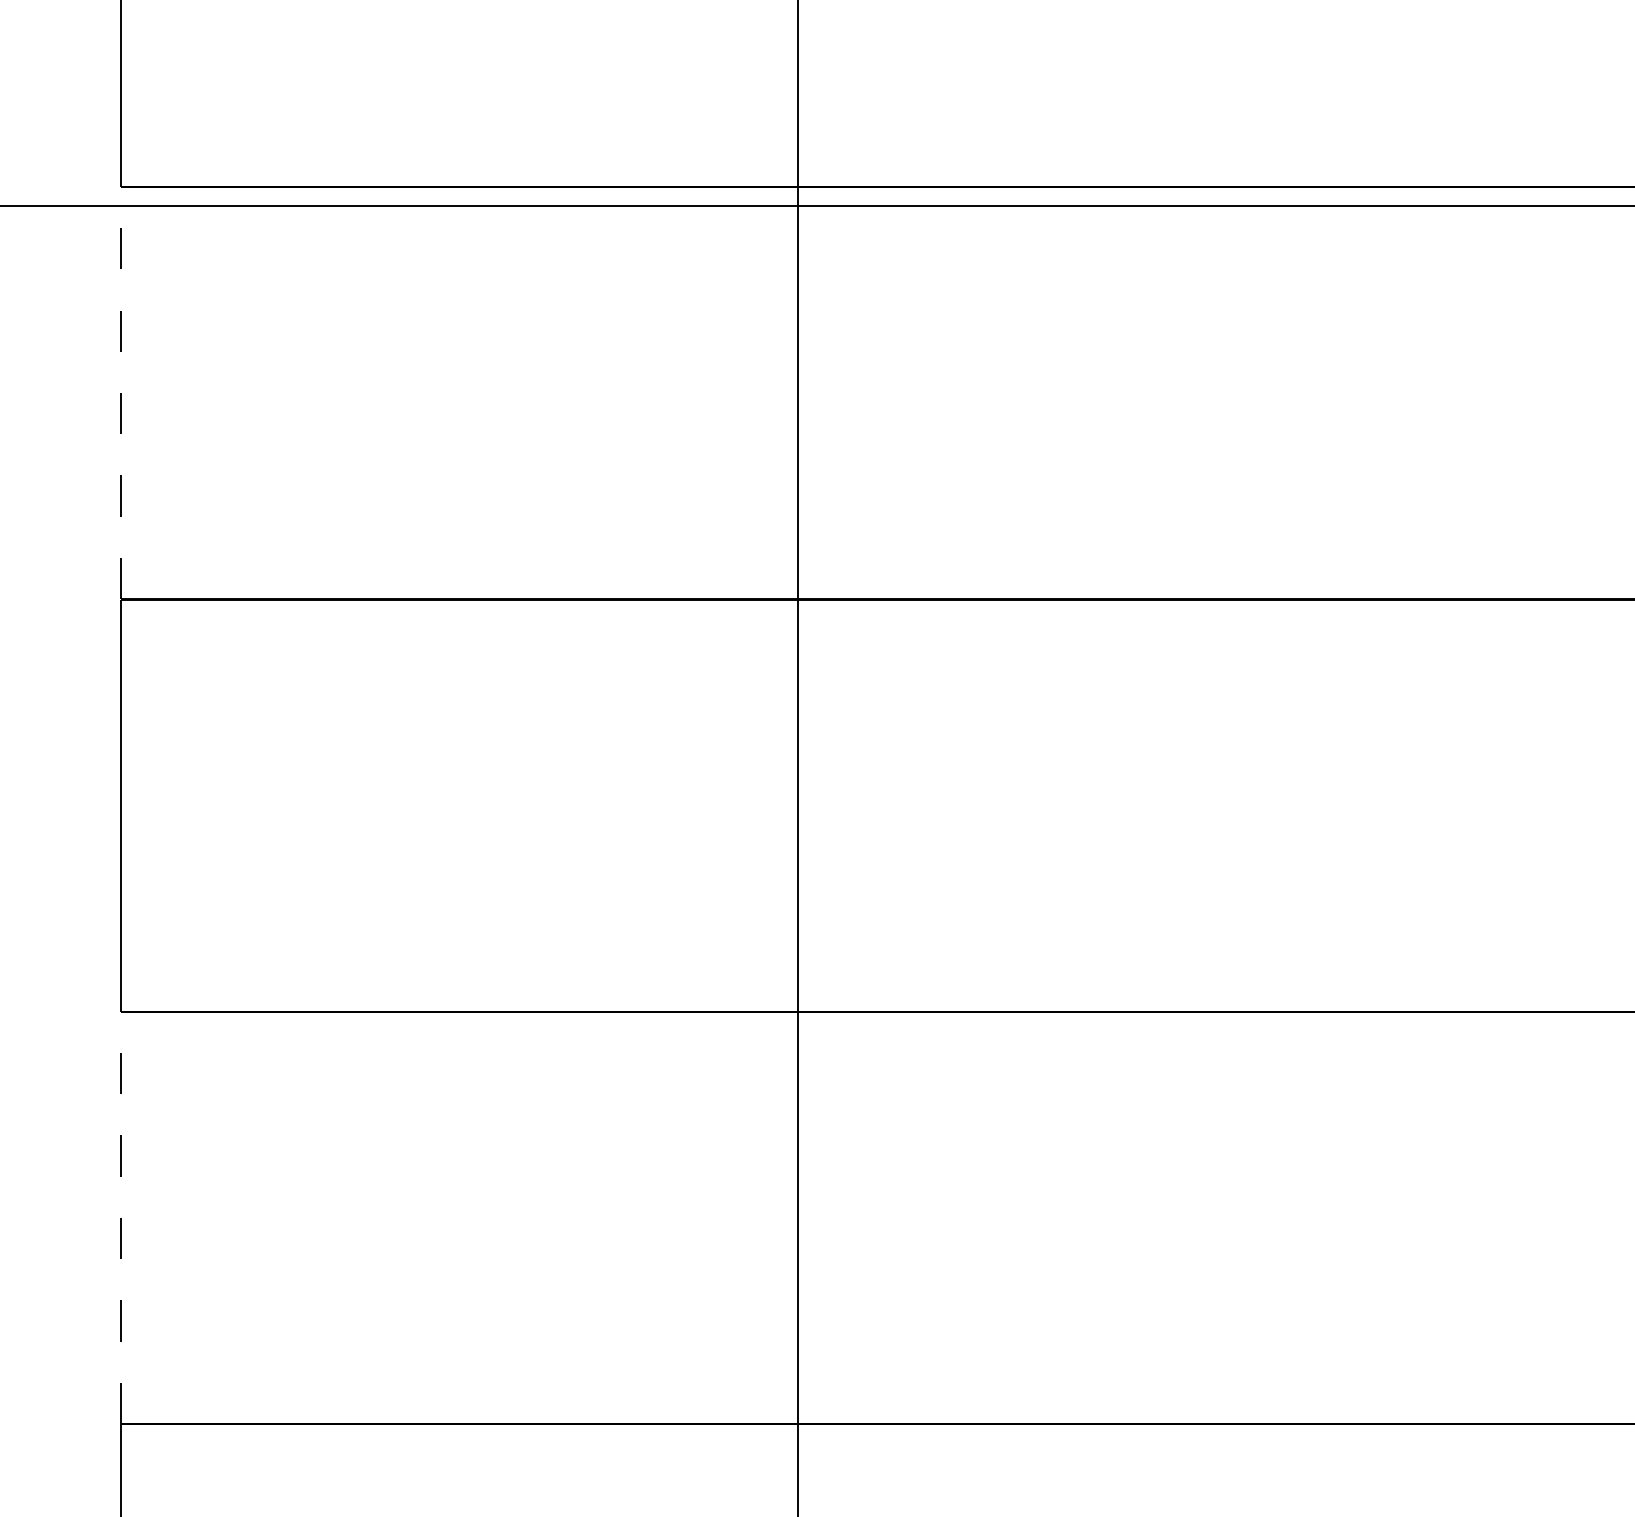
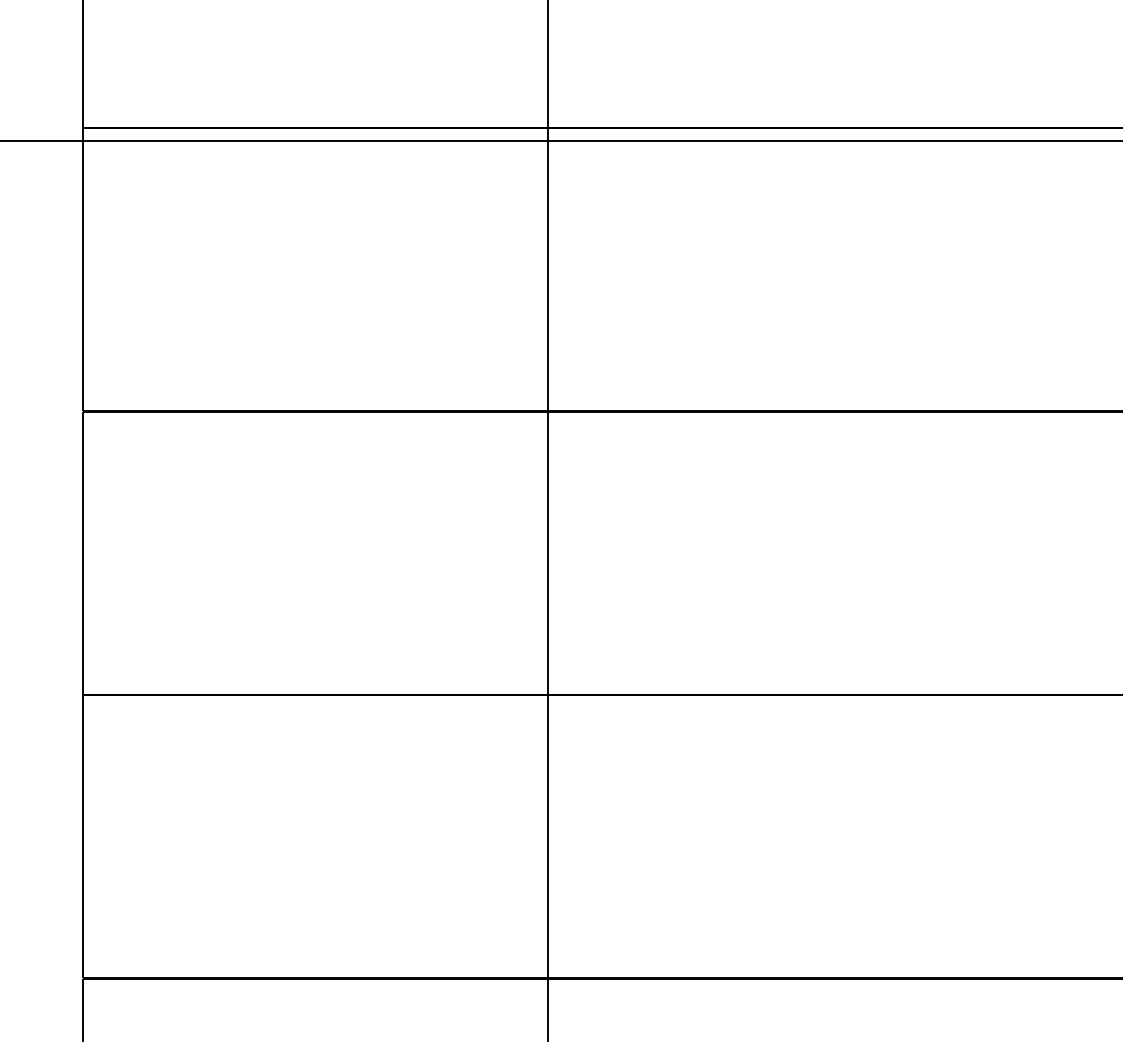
line: (120, 392) -> (82, 269), dashed -> solid
line: (120, 1217) -> (82, 836), dashed -> solid

